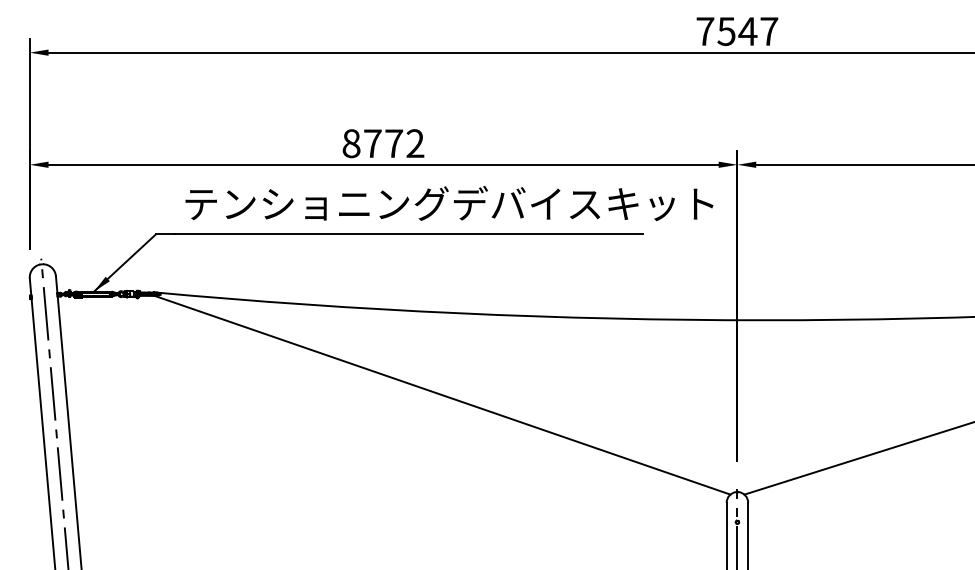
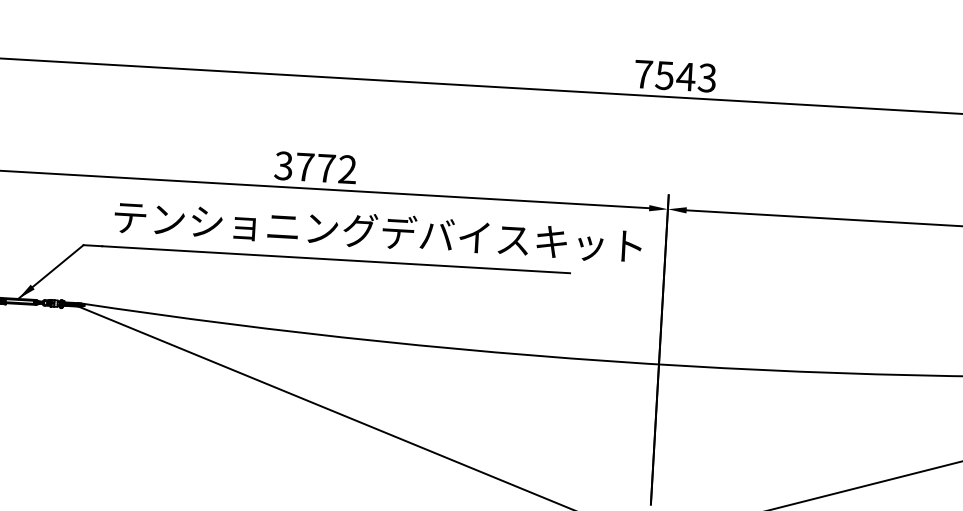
text: (769, 31) -> (707, 78), 7547 -> 7543
text: (351, 143) -> (283, 165), 8772 -> 3772

